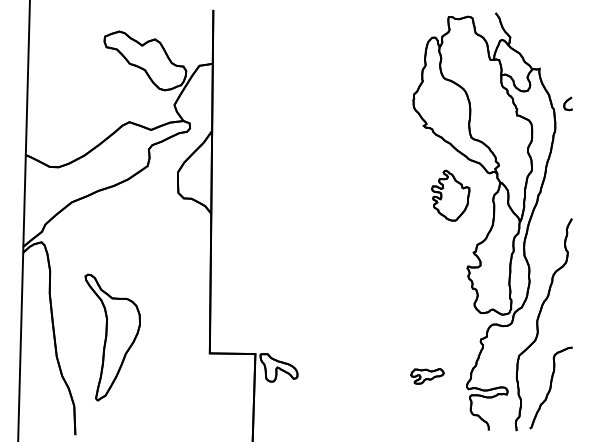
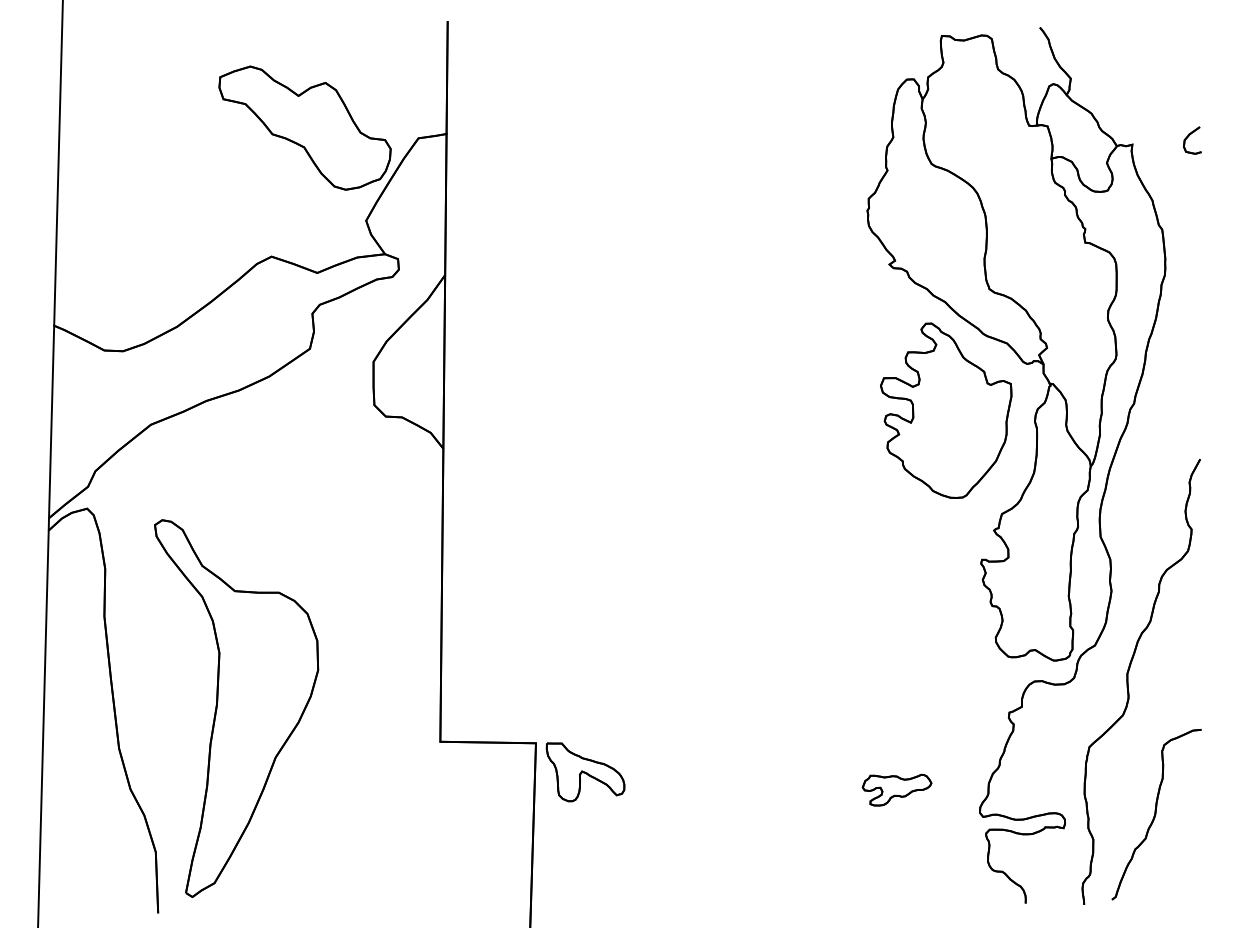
part: (567, 103) -> (1190, 139), moved
part: (450, 195) -> (945, 410), size x1.67
part: (112, 337) -> (236, 708), size x1.43

